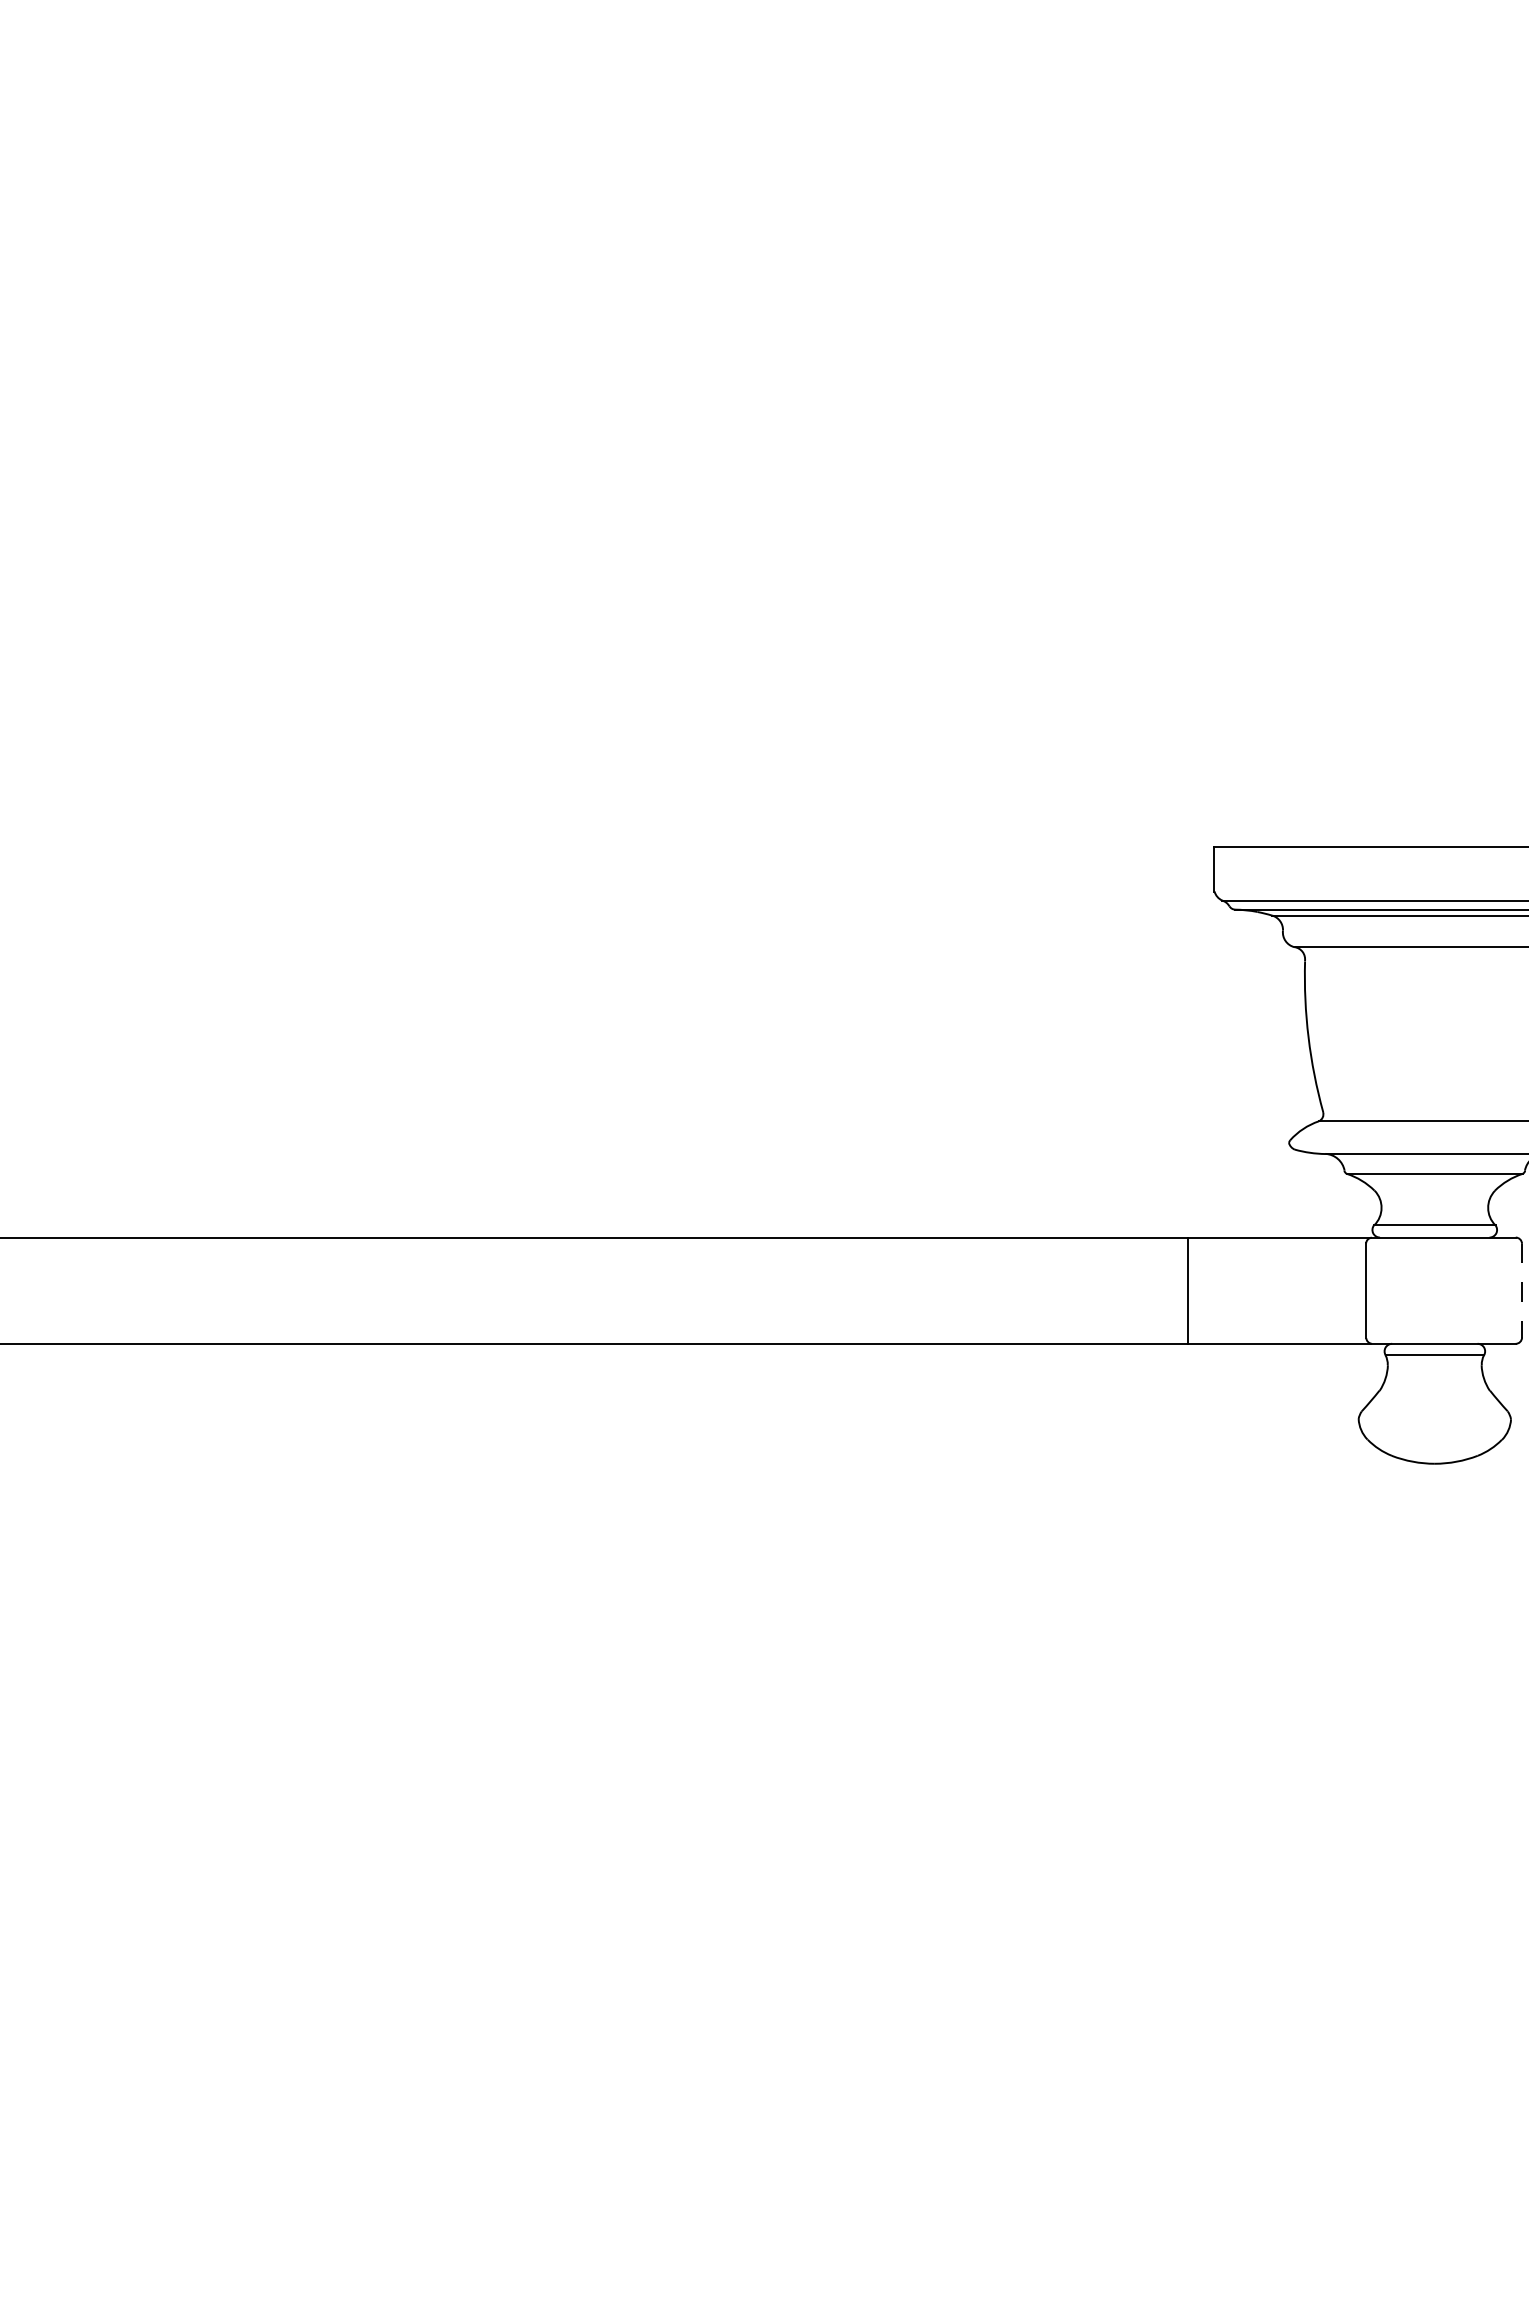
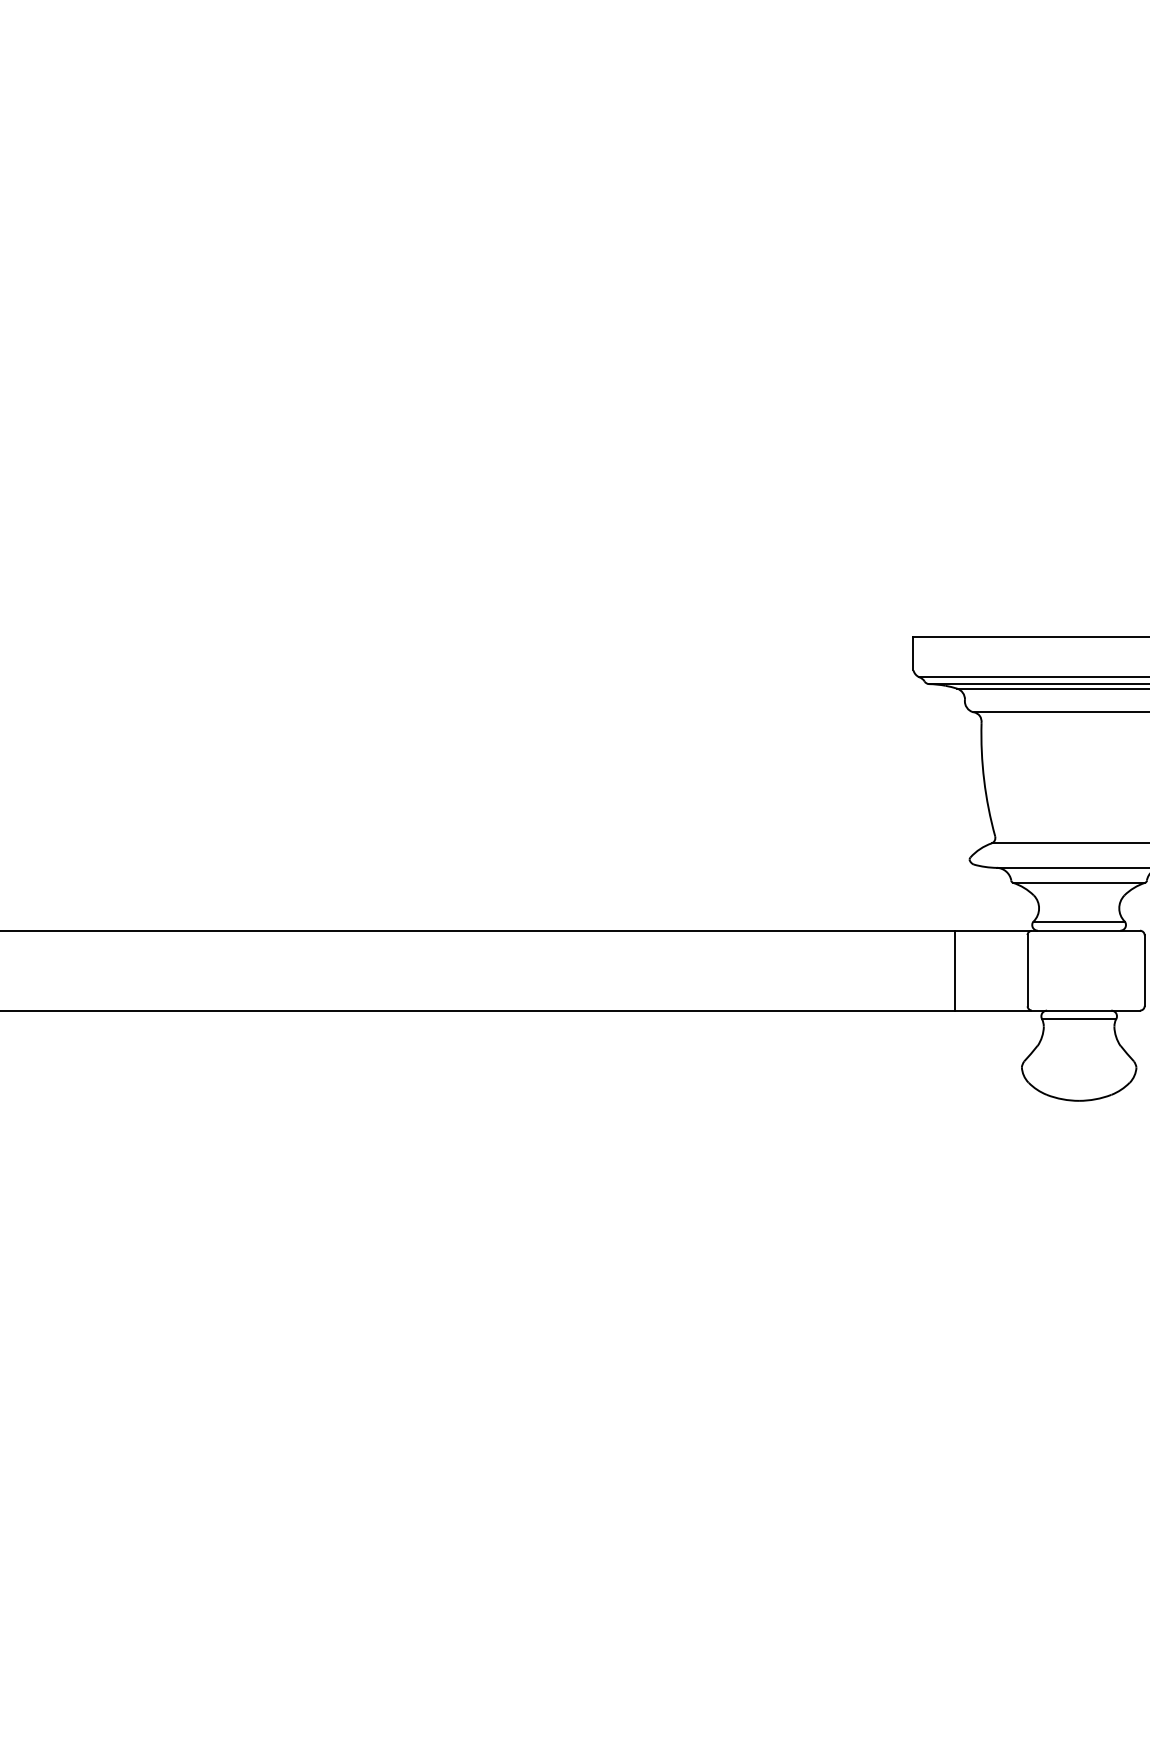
line: (1187, 1290) -> (955, 970), moved
line: (1521, 1291) -> (1144, 971), dashed -> solid

